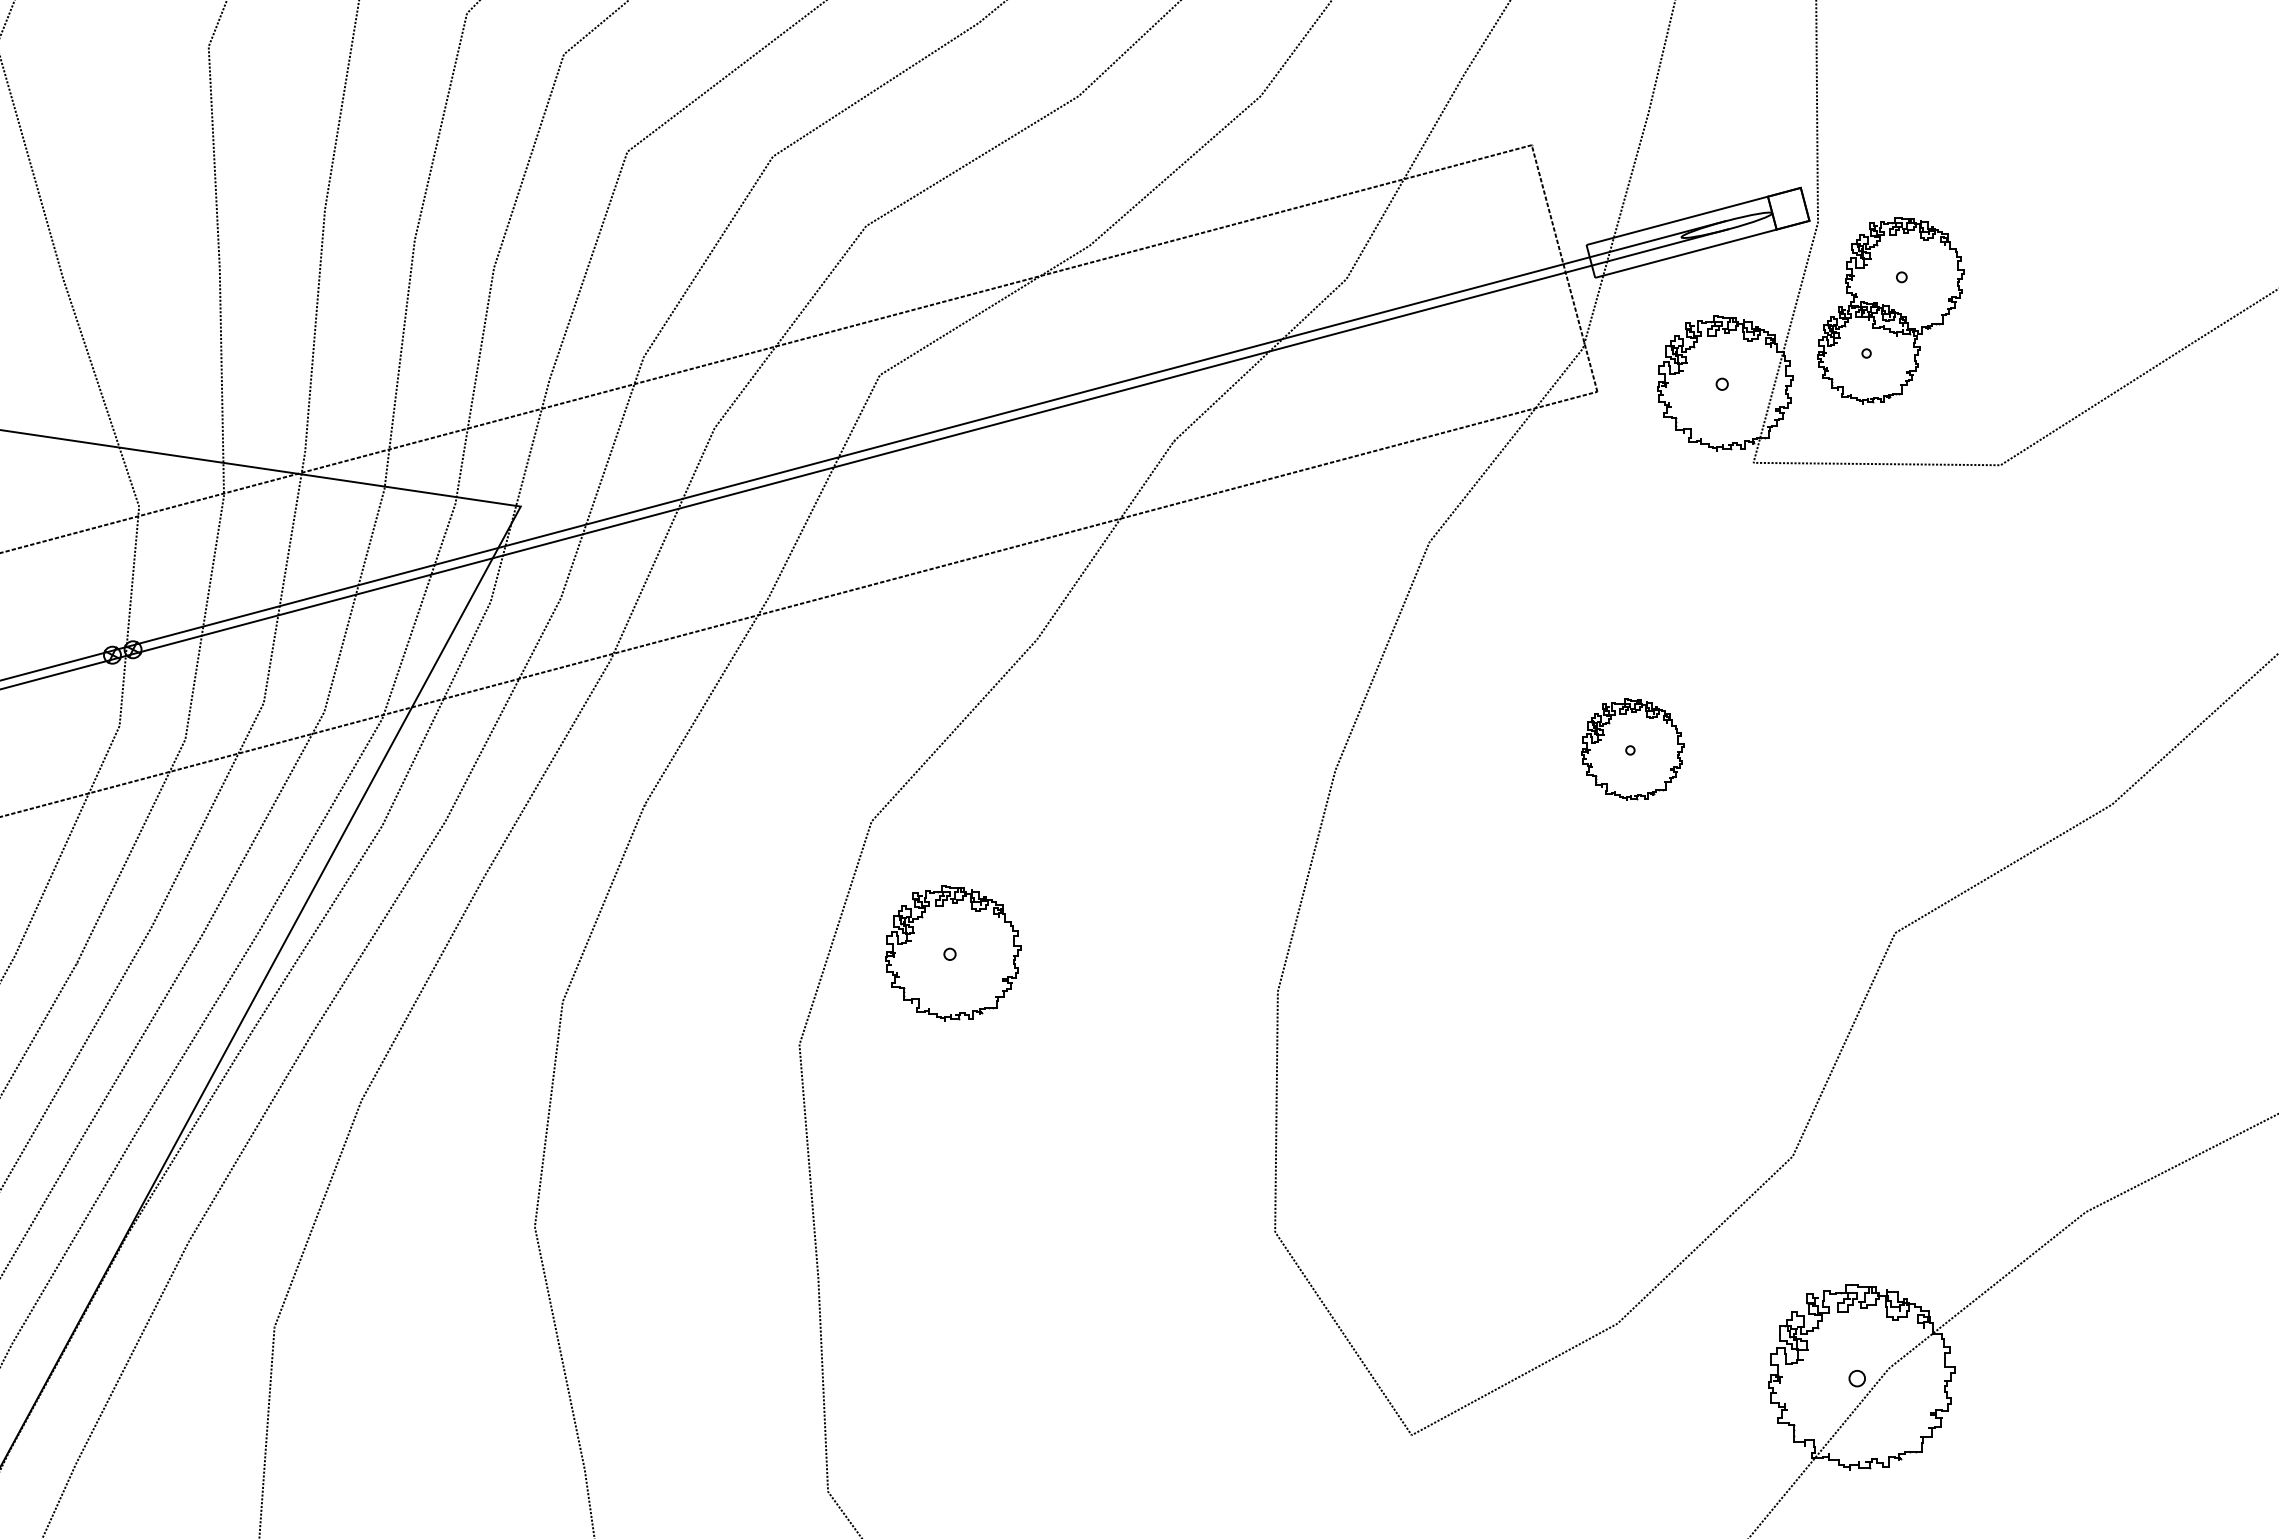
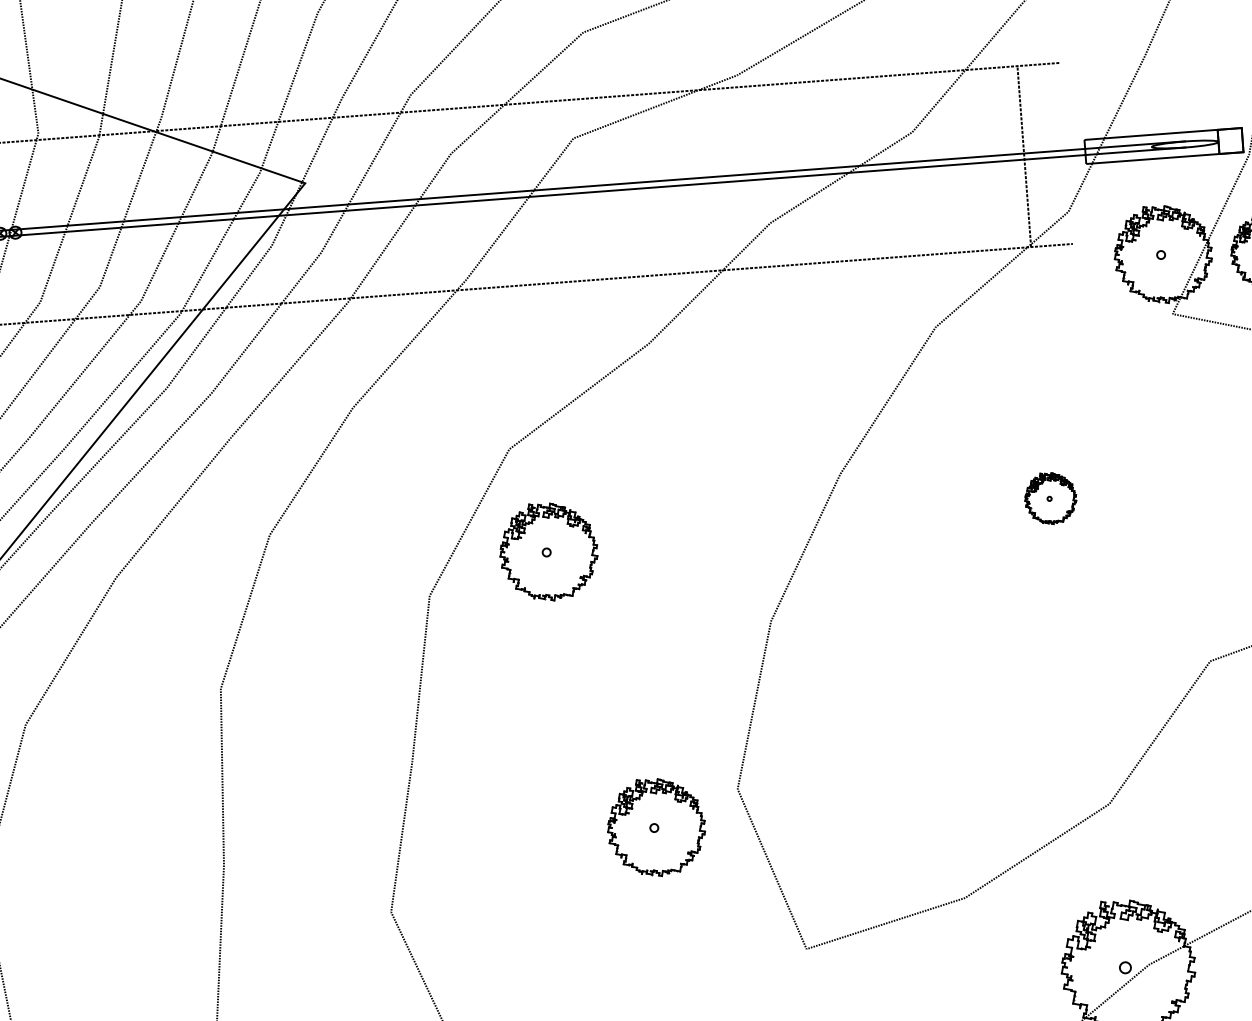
line: (1564, 268) -> (1024, 156), moved
part: (1632, 749) -> (1050, 498), size x0.7
part: (1173, 1306) -> (656, 827), added

